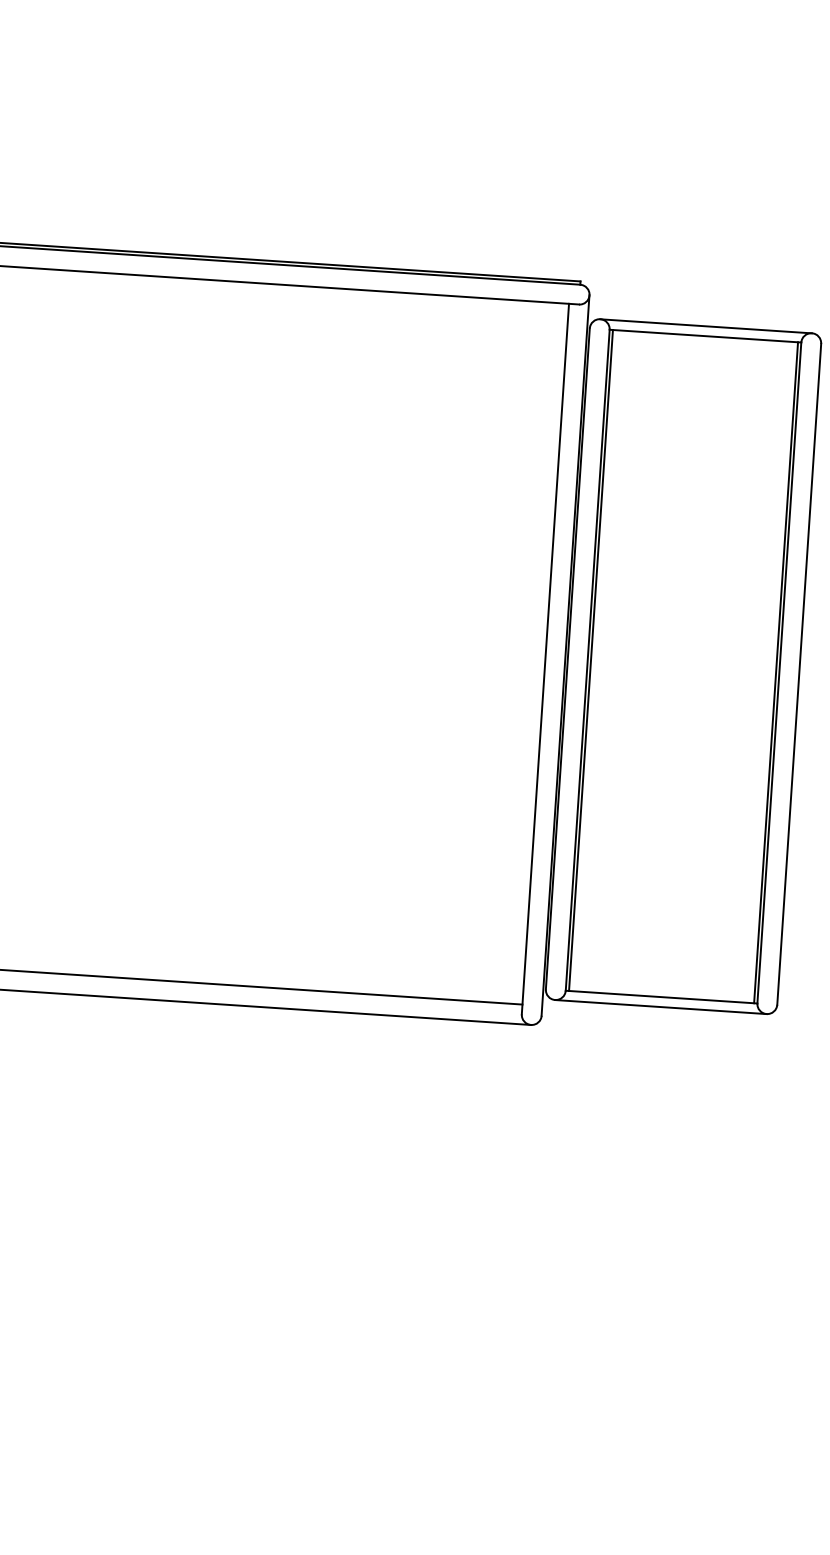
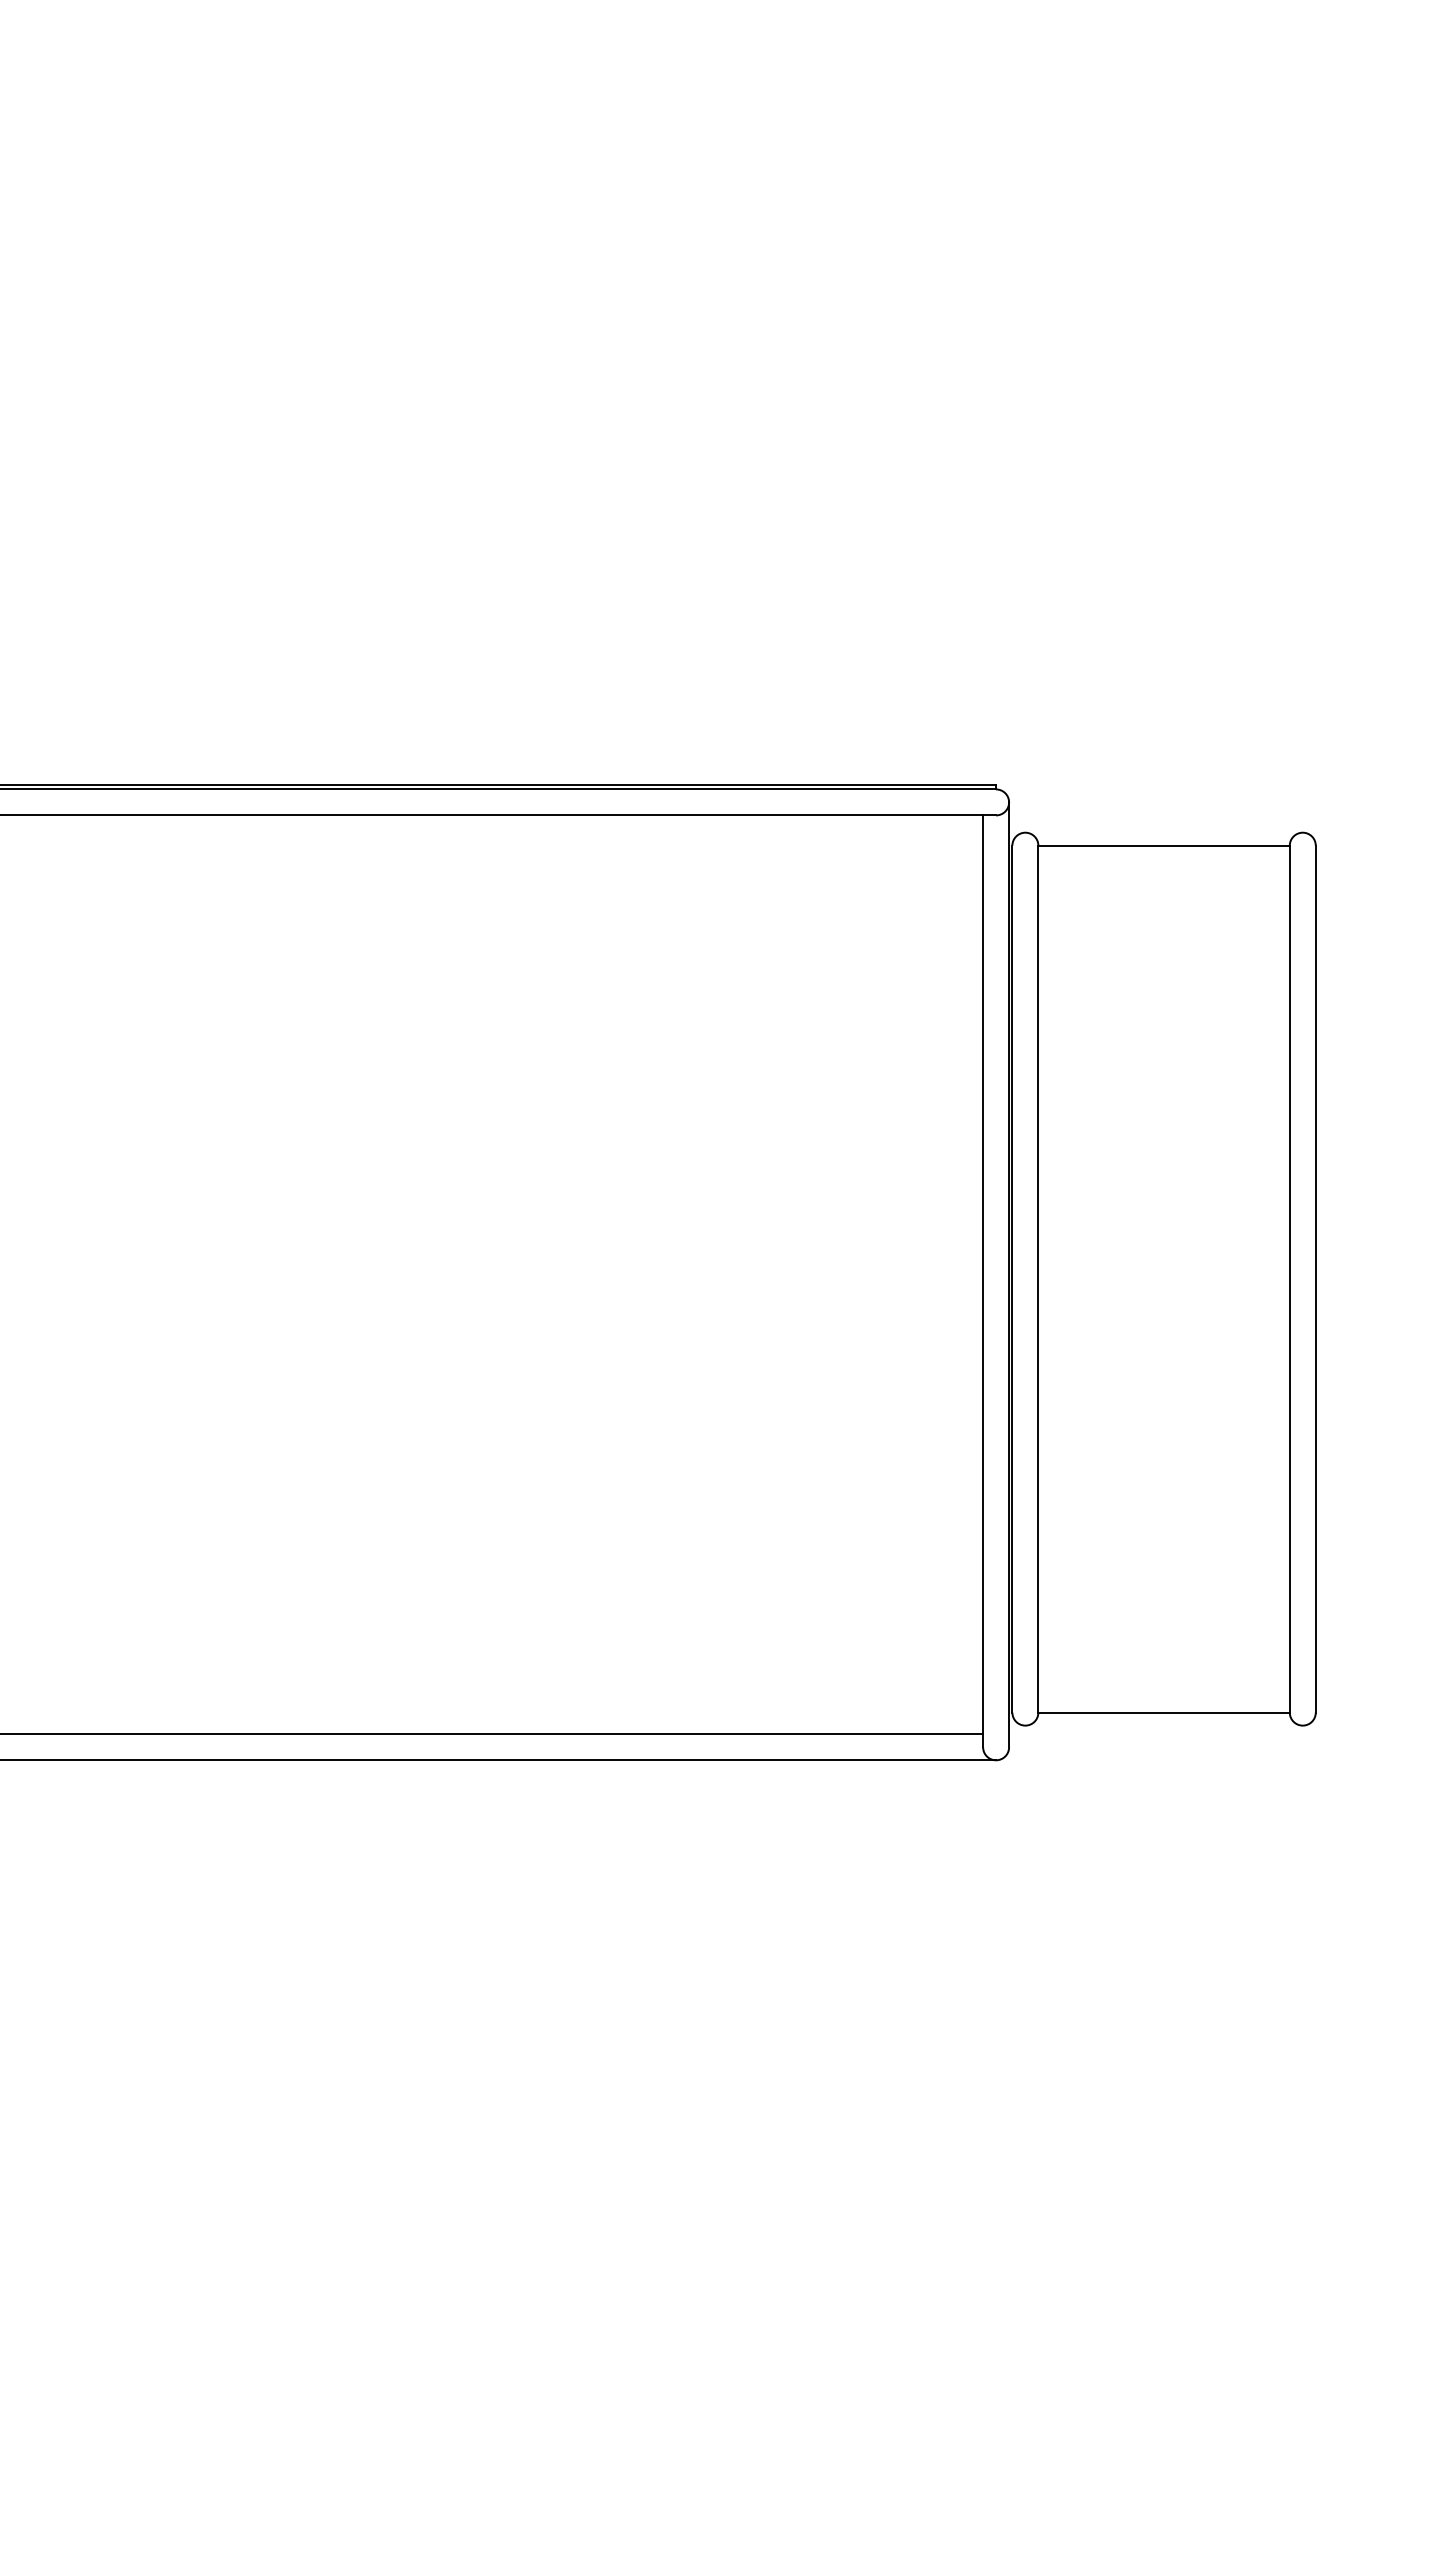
line: (705, 326) -> (1163, 832), removed
line: (590, 659) -> (1042, 1278), removed
line: (776, 672) -> (1285, 1278), removed
line: (660, 1006) -> (1163, 1725), removed

